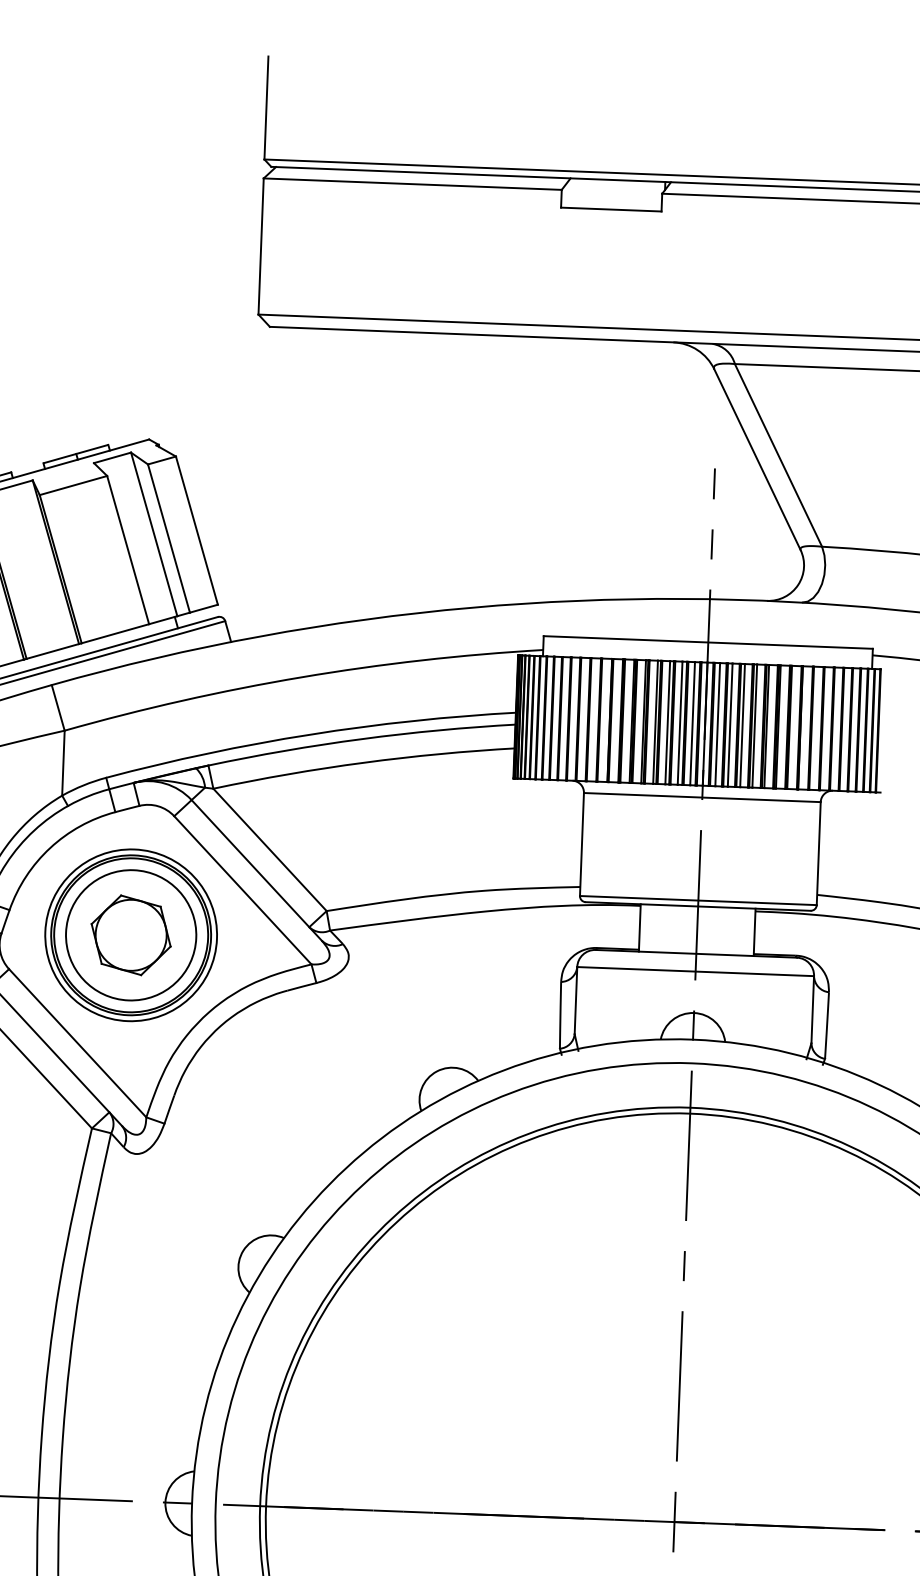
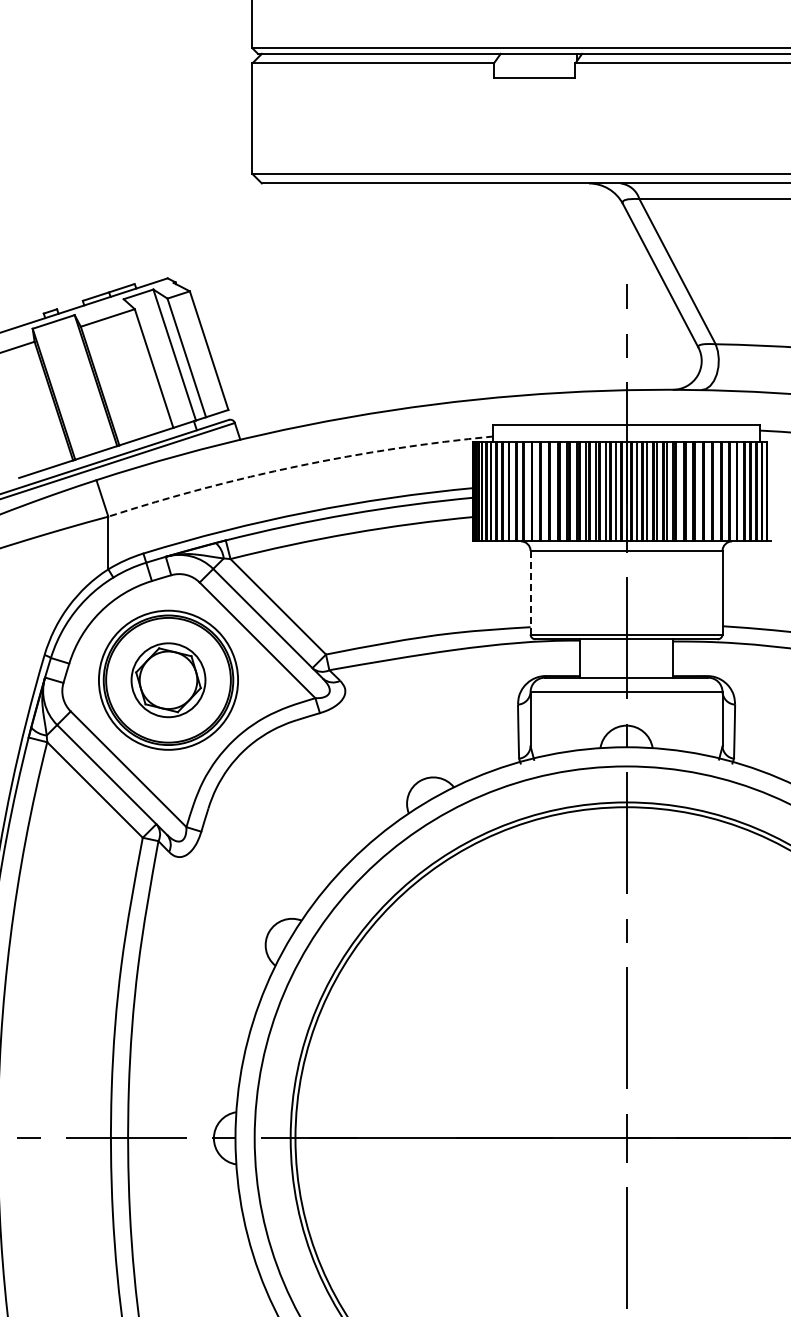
arc: (301, 677) -> (298, 466), solid -> dashed
line: (581, 844) -> (530, 592), solid -> dashed
circle: (131, 935) -> (168, 680), size x0.7

